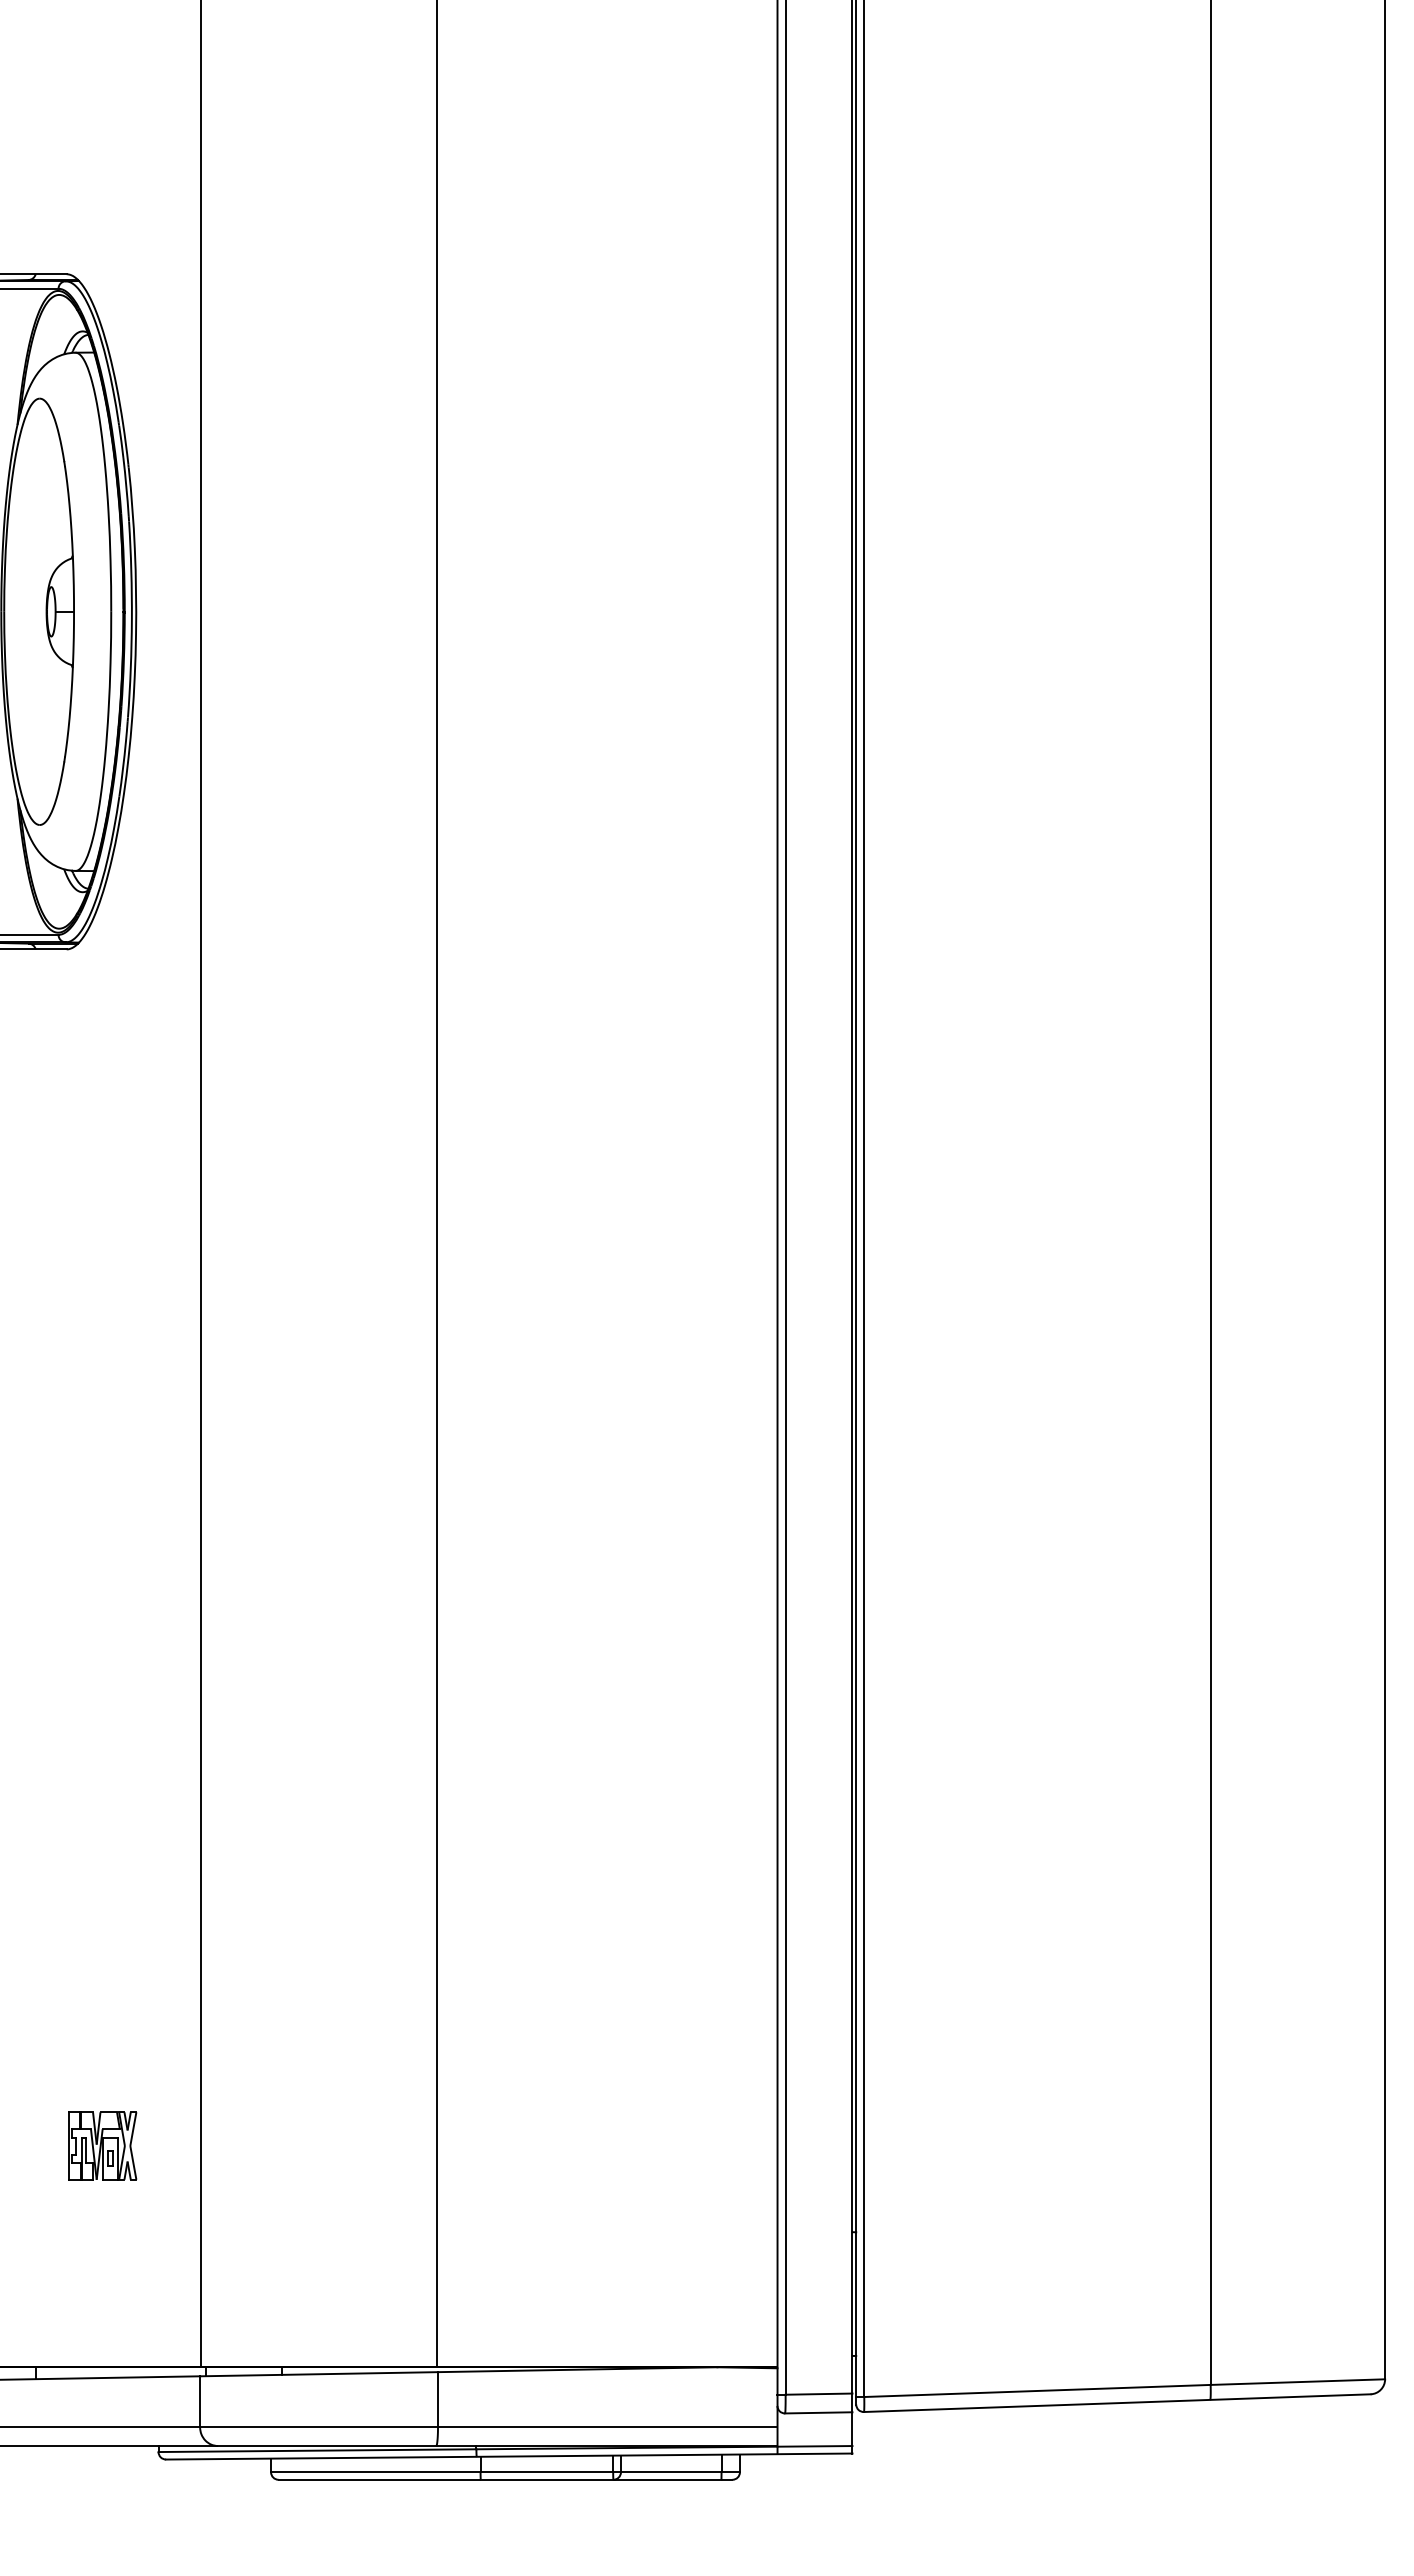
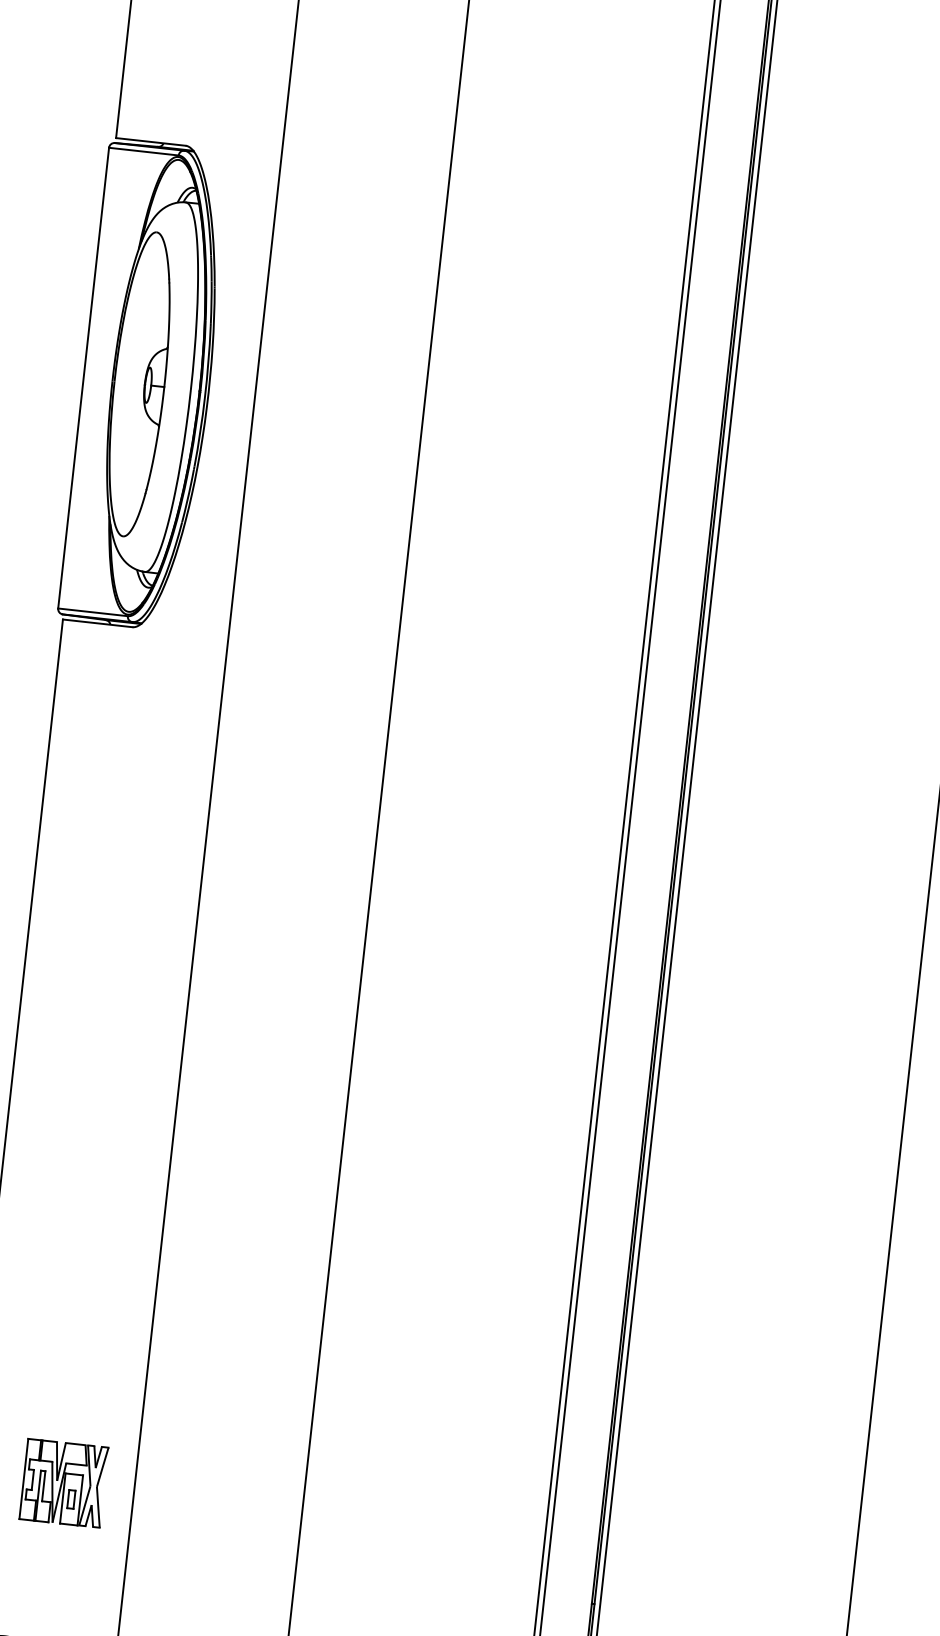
part: (102, 2145) -> (63, 1482), size x1.67

